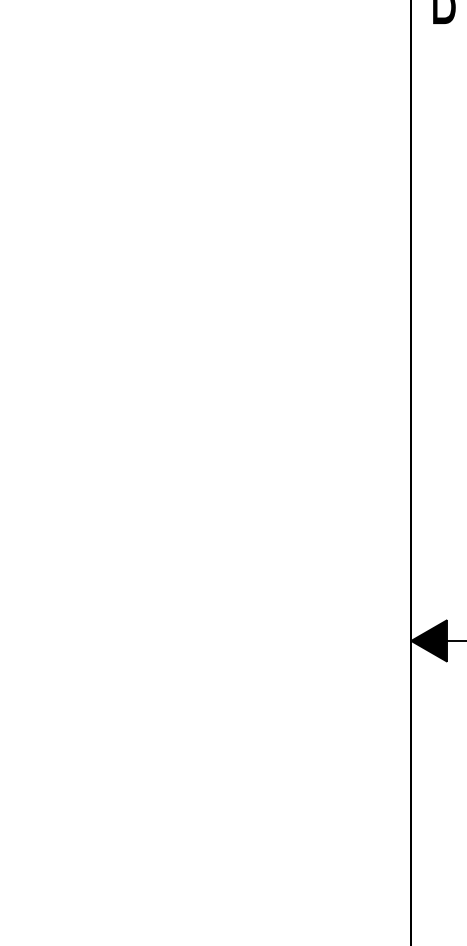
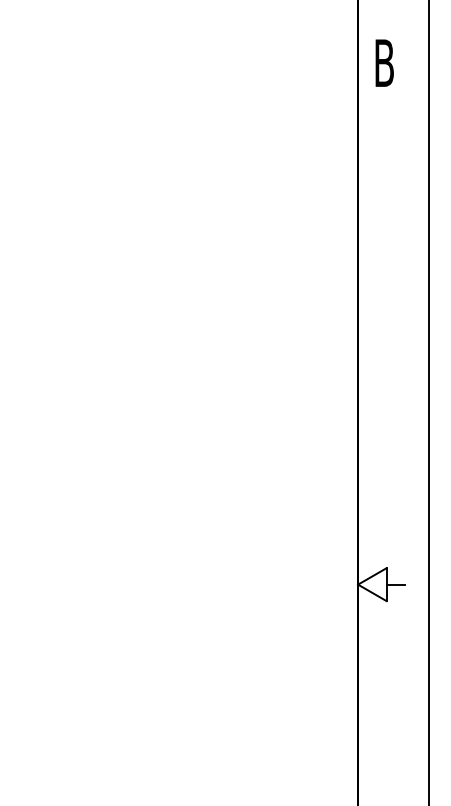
fill: (429, 640) -> (372, 584), removed

